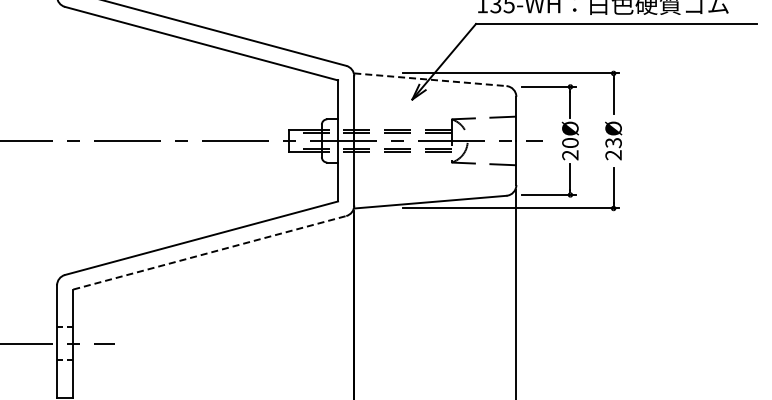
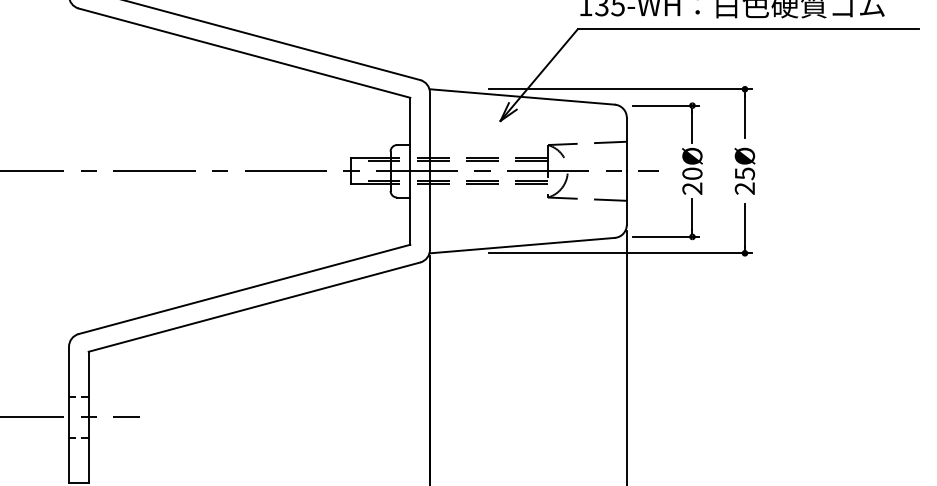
line: (430, 79) -> (522, 96), dashed -> solid
text: (613, 142) -> (744, 173), 23Ø -> 25Ø
line: (210, 252) -> (255, 306), dashed -> solid

